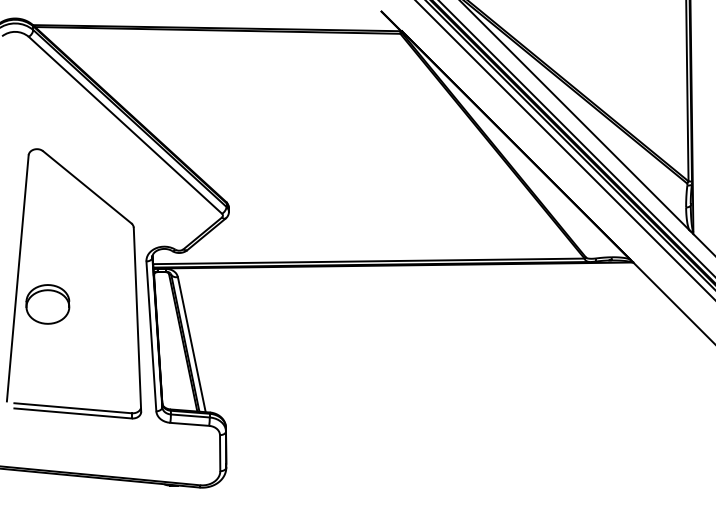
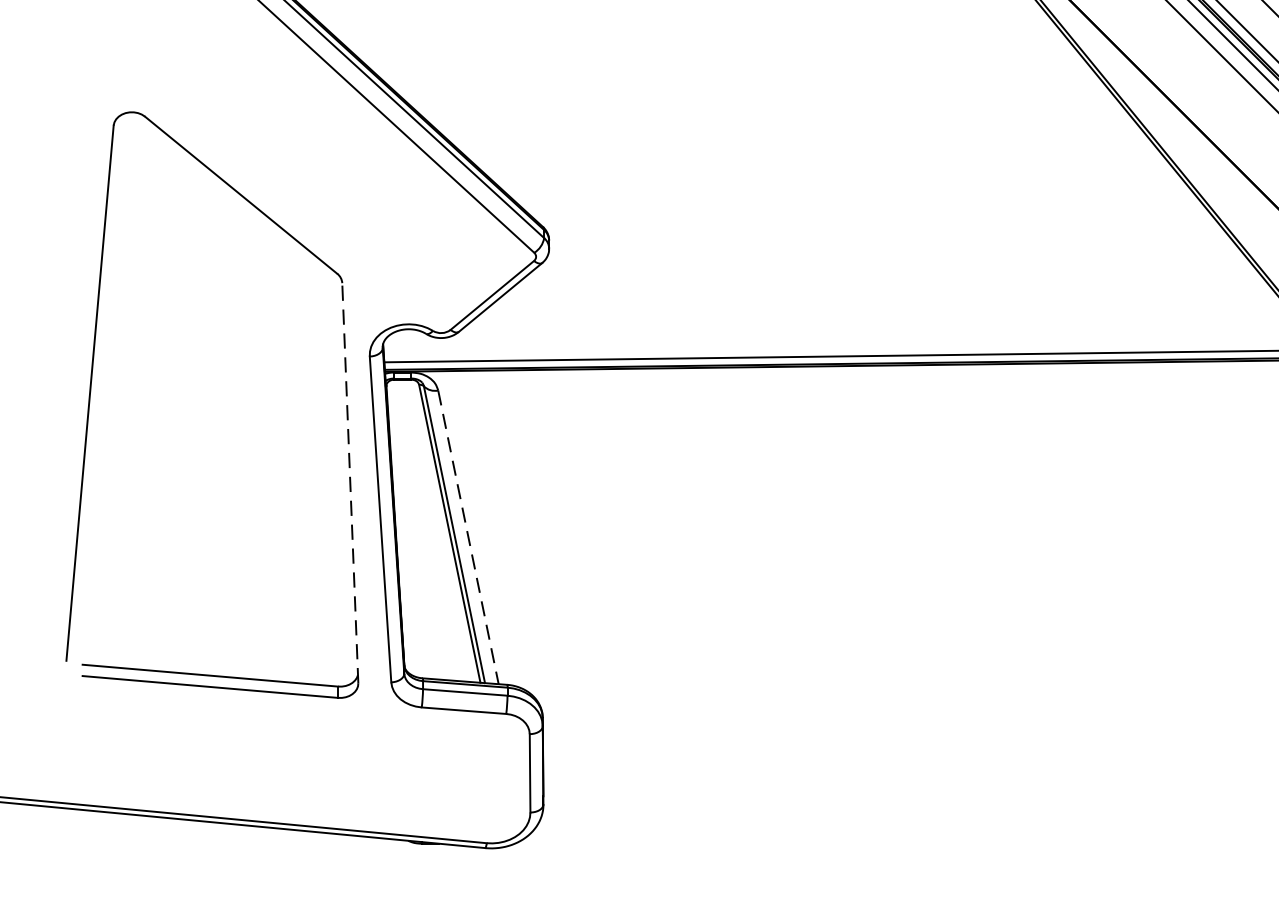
part: (47, 304) -> (154, 450), removed
line: (137, 319) -> (350, 482), solid -> dashed
line: (191, 344) -> (467, 537), solid -> dashed

